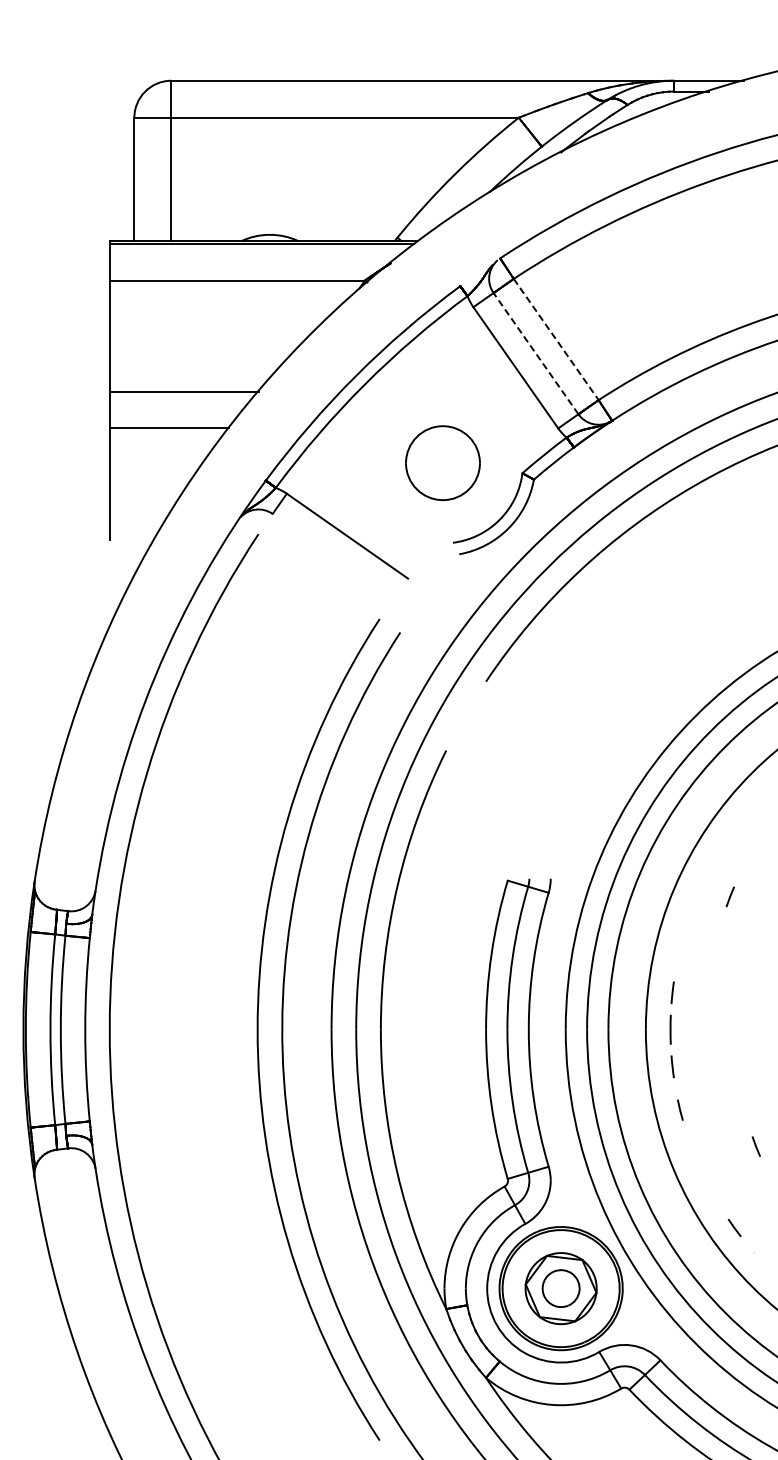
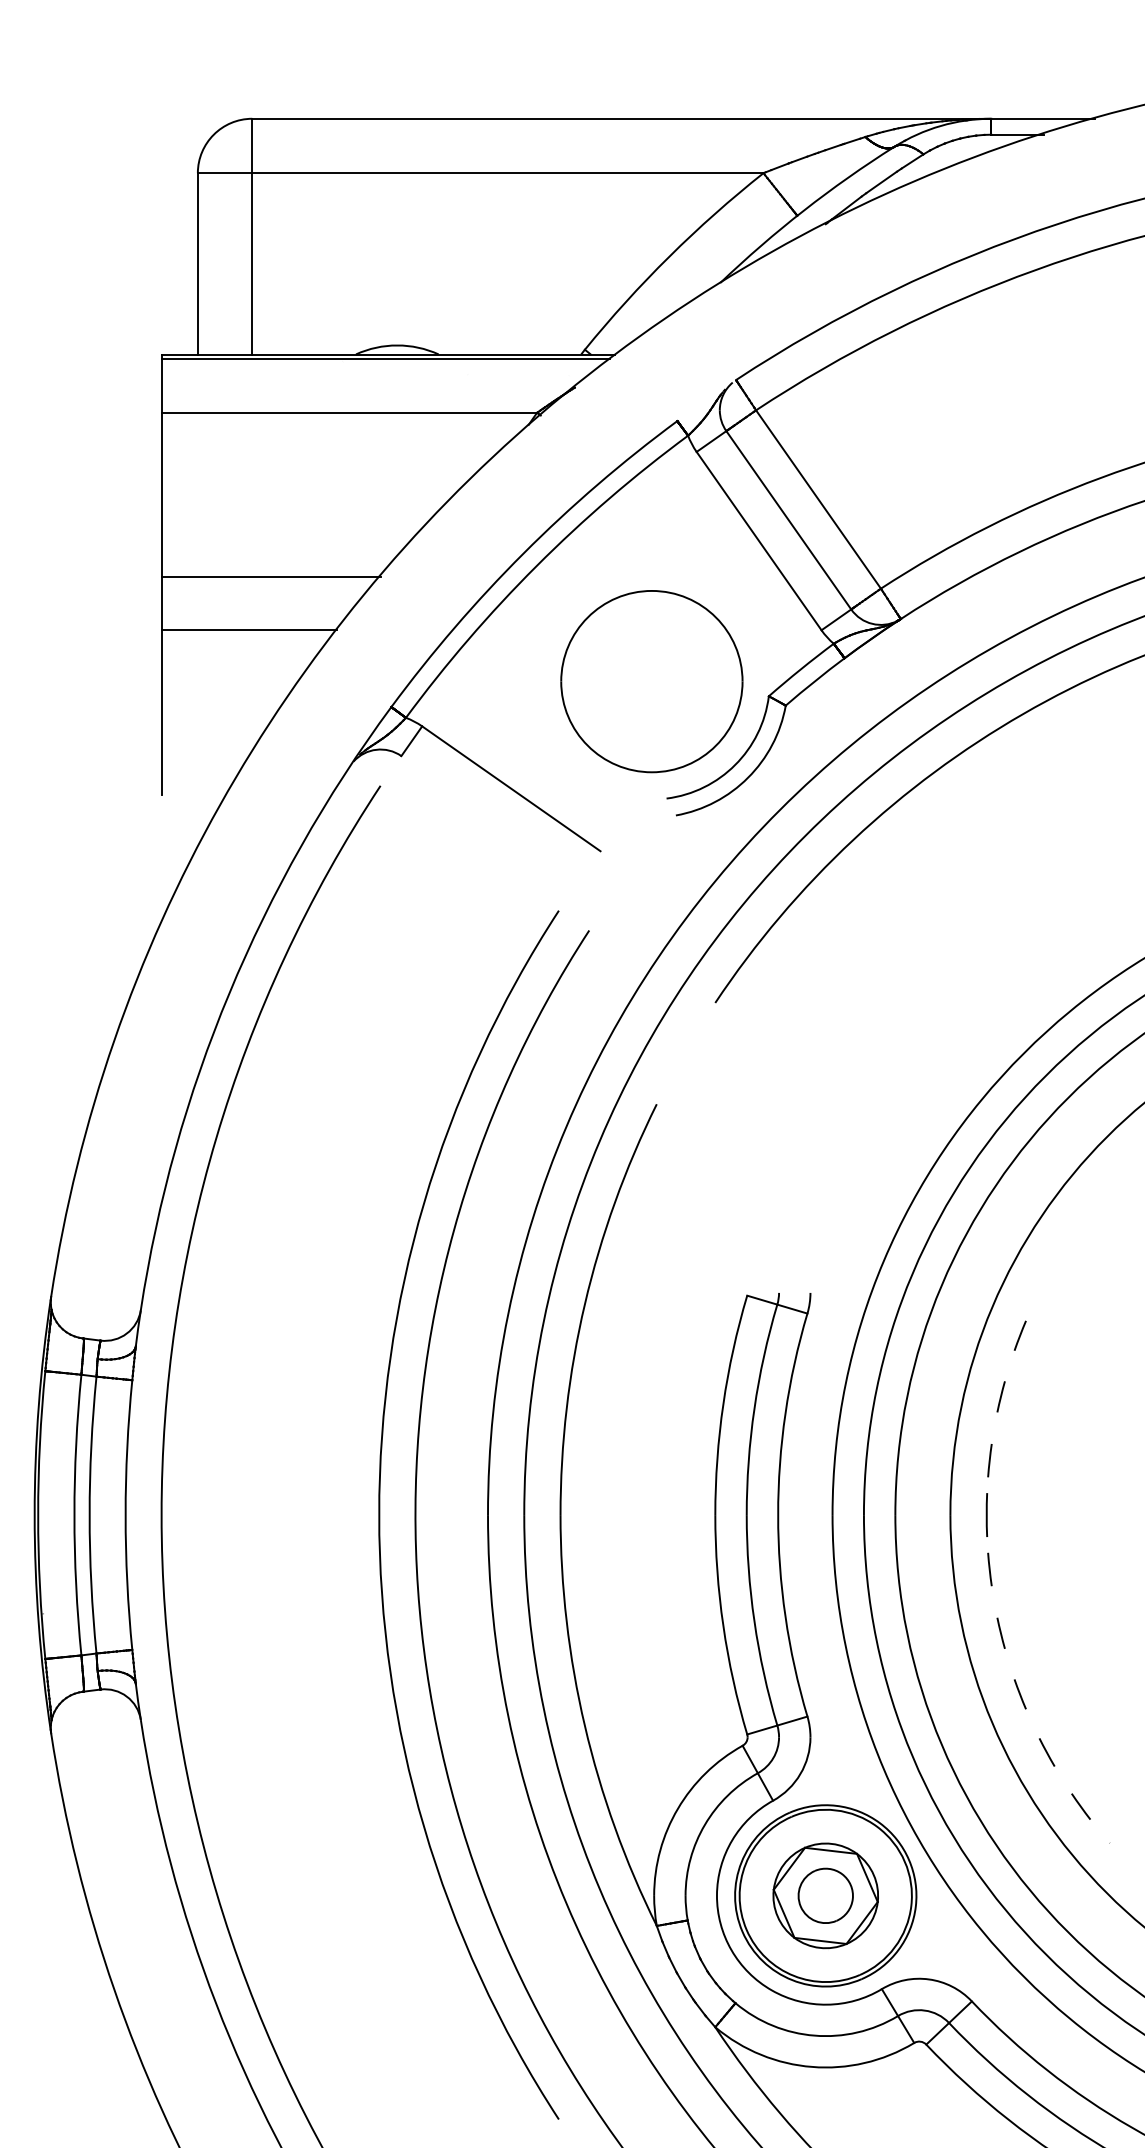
line: (556, 339) -> (818, 499), dashed -> solid
line: (536, 353) -> (789, 520), dashed -> solid
part: (442, 462) -> (651, 680), size x1.67
line: (729, 896) -> (1019, 1335), moved
line: (680, 948) -> (1001, 1395), added
line: (755, 1146) -> (1019, 1694), moved
line: (711, 1190) -> (1046, 1751), added

